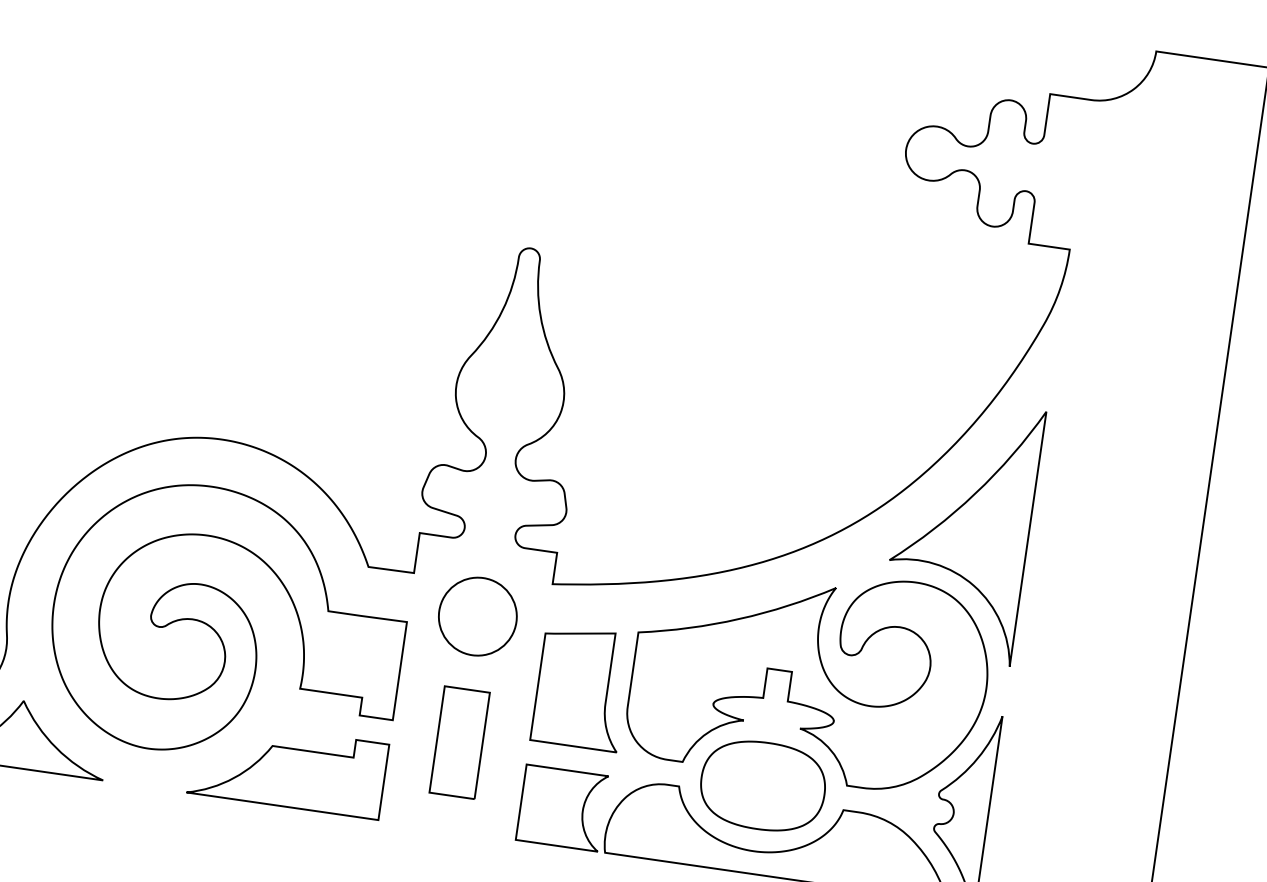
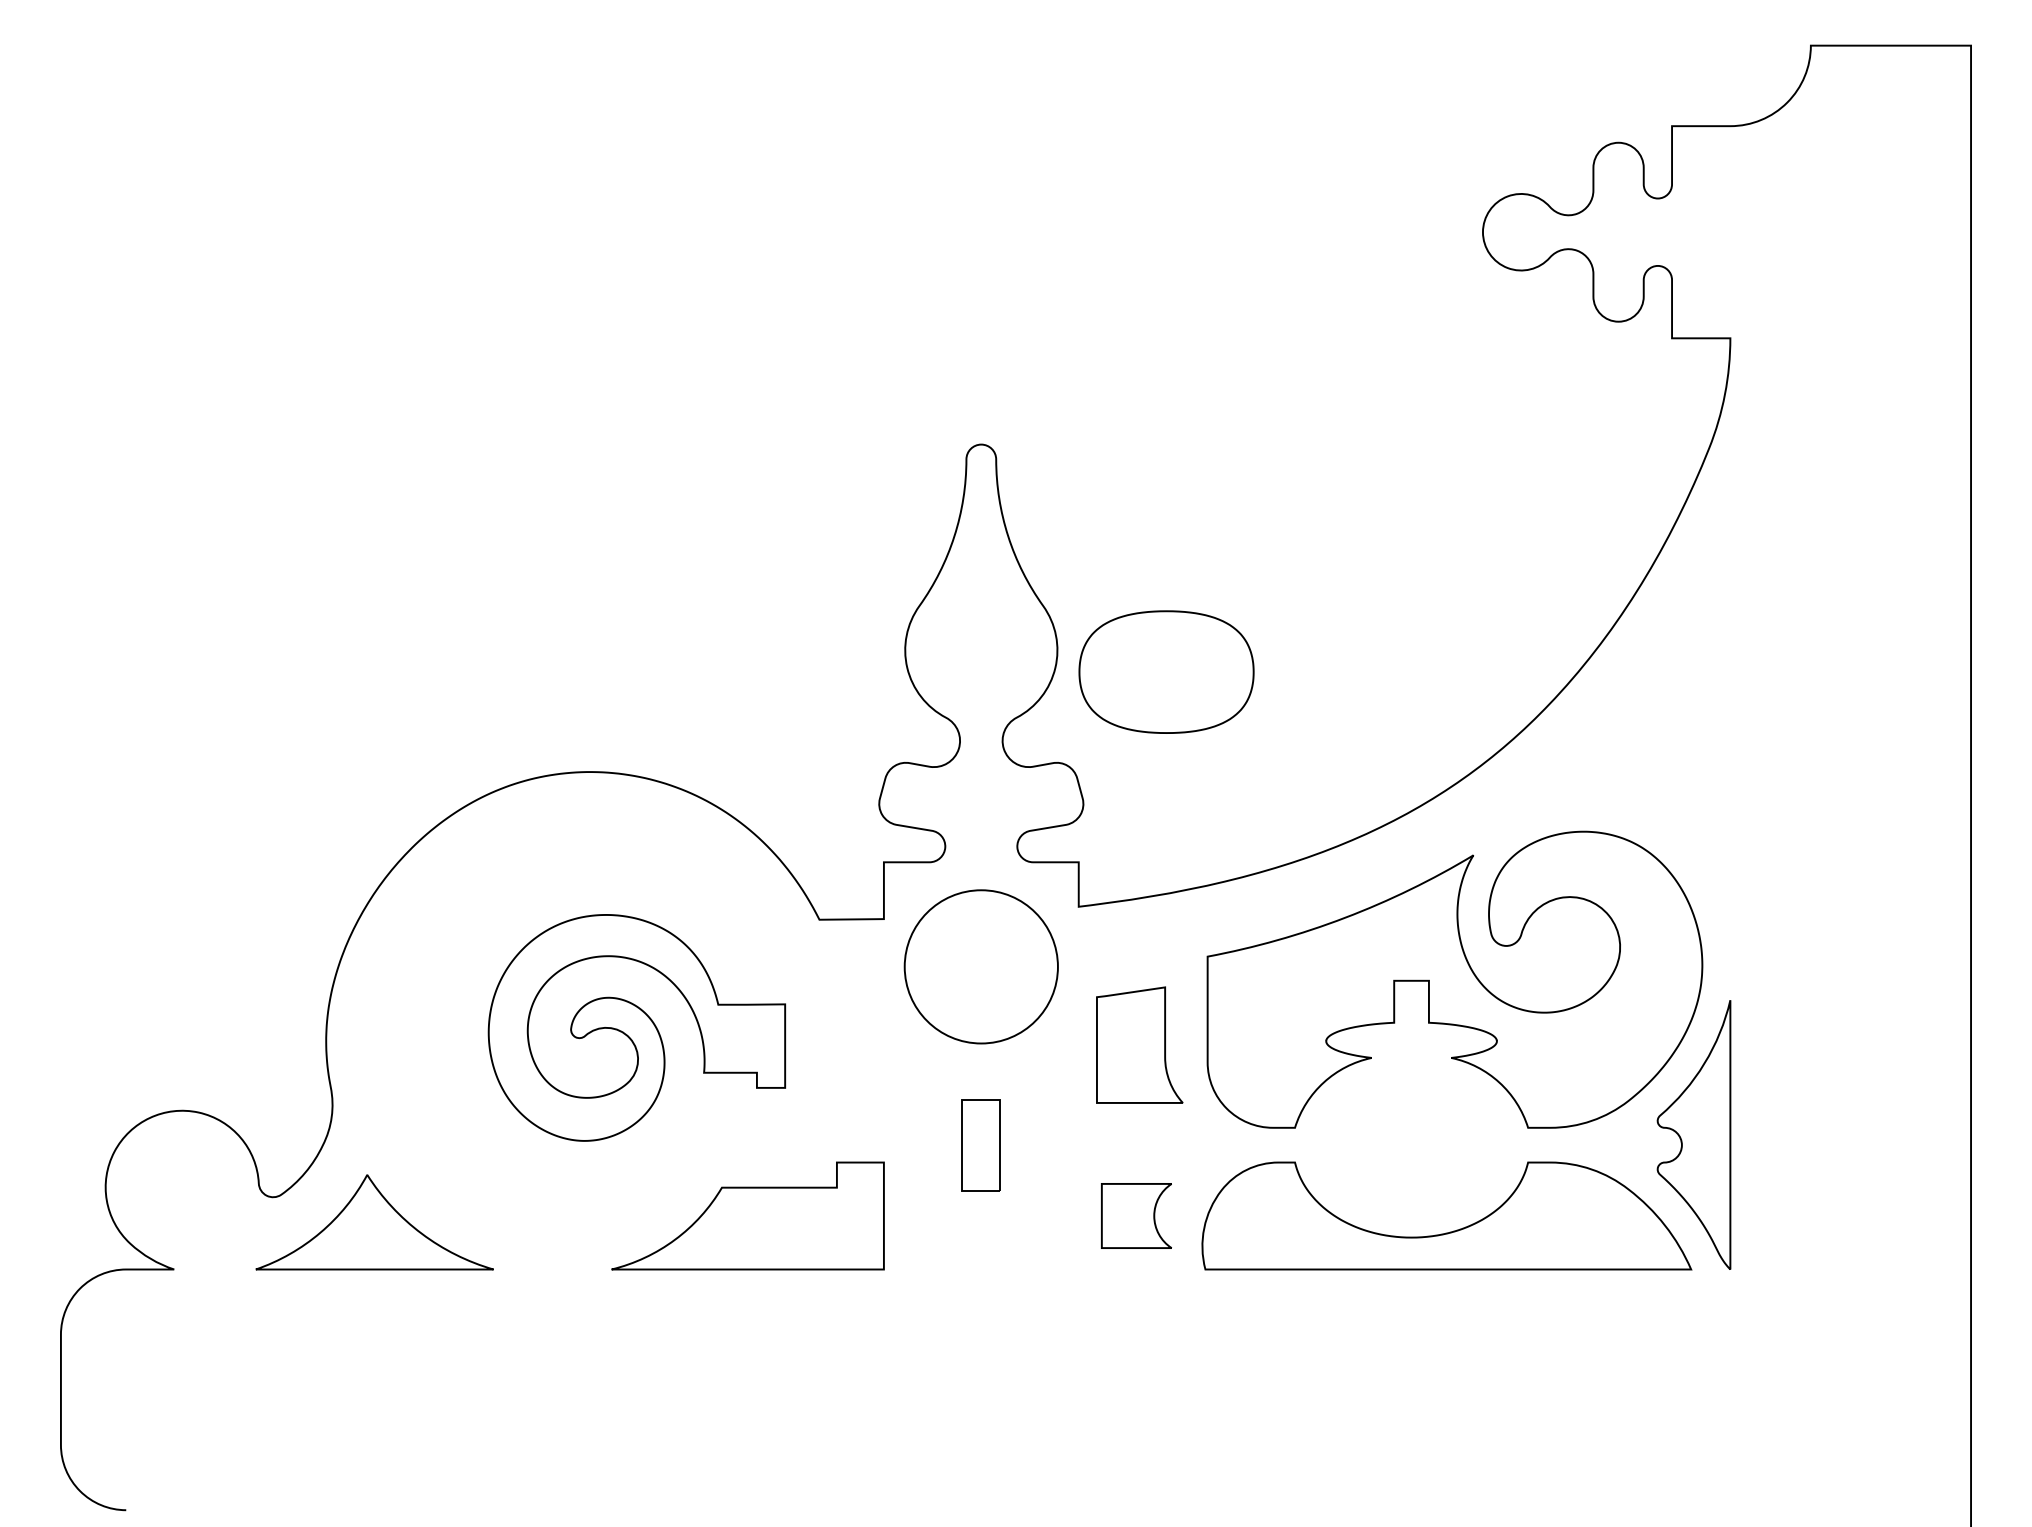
part: (961, 529) -> (1636, 748), removed
circle: (478, 616) -> (981, 966), size x1.4
part: (228, 624) -> (636, 1027), size x0.6
part: (581, 687) -> (1139, 1044), size x0.7
part: (459, 742) -> (980, 1145), size x0.6
part: (763, 785) -> (1166, 671), moved
part: (561, 807) -> (1136, 1215), size x0.6

